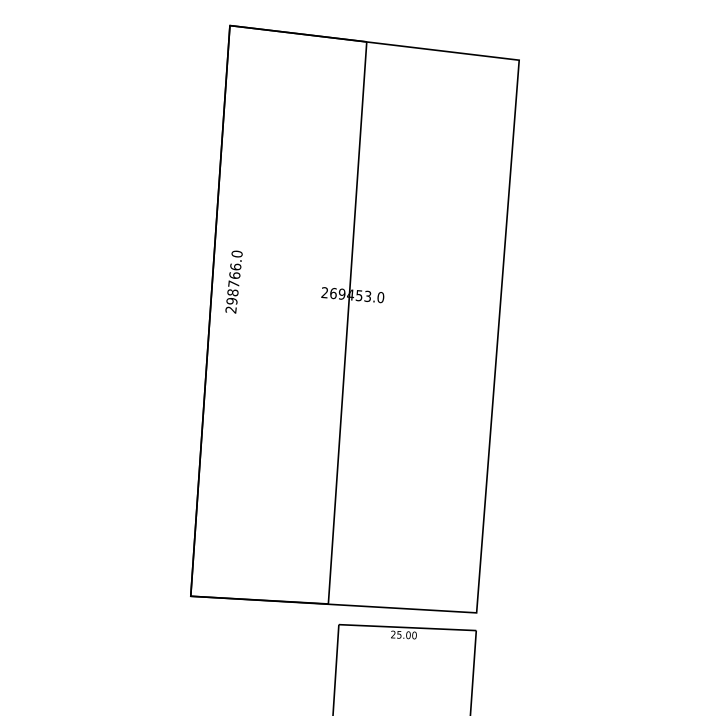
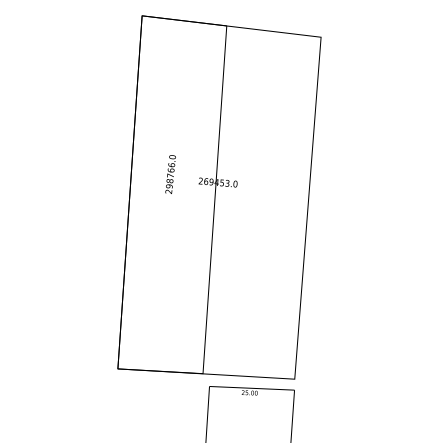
text: (233, 282) -> (170, 174), moved

